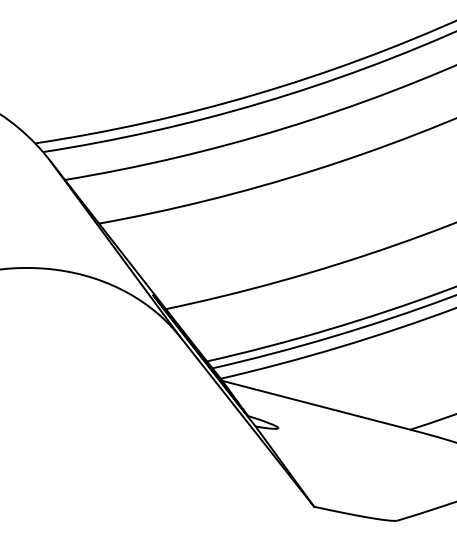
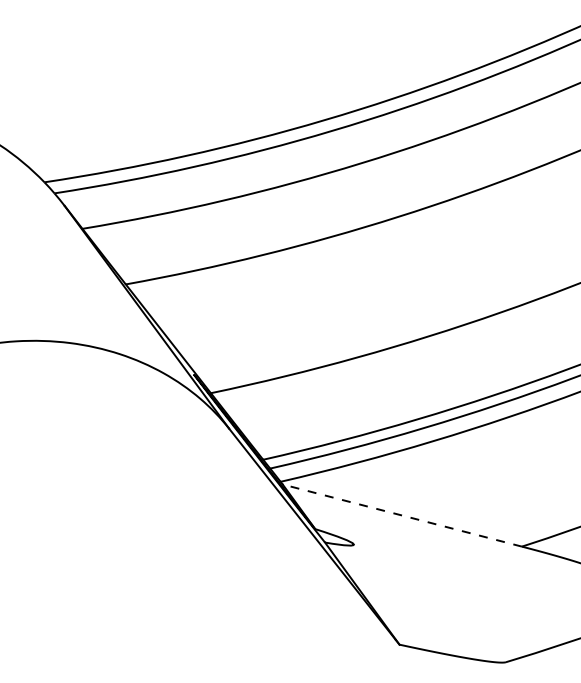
line: (315, 405) -> (401, 515), solid -> dashed

